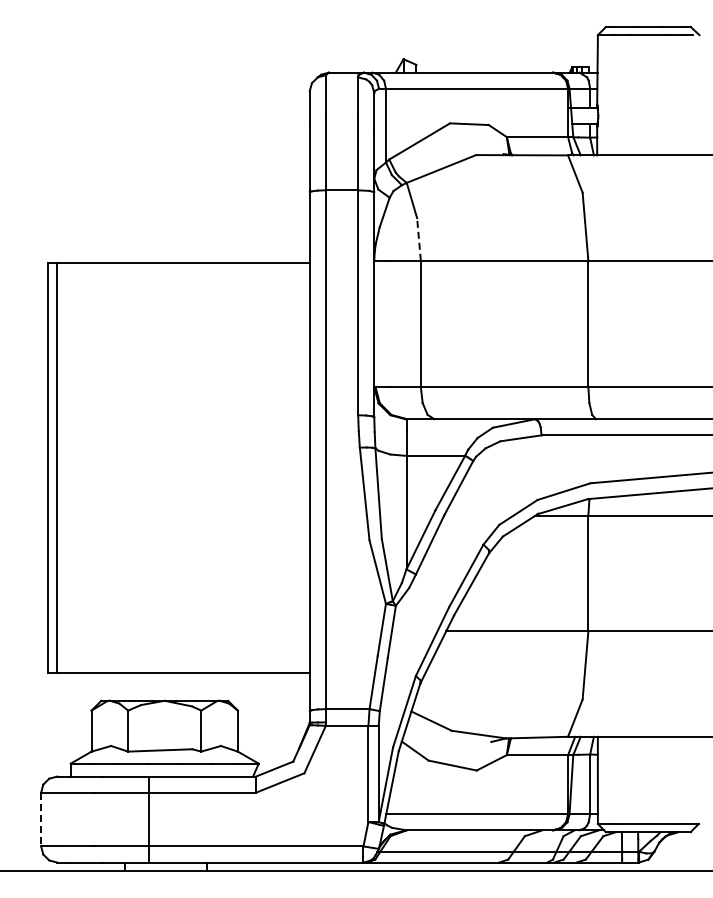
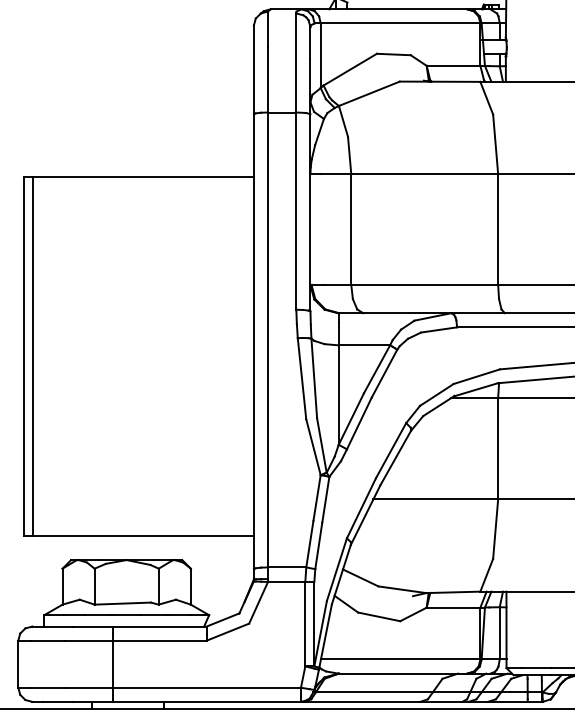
line: (418, 238) -> (349, 154), dashed -> solid
line: (41, 819) -> (18, 664), dashed -> solid

